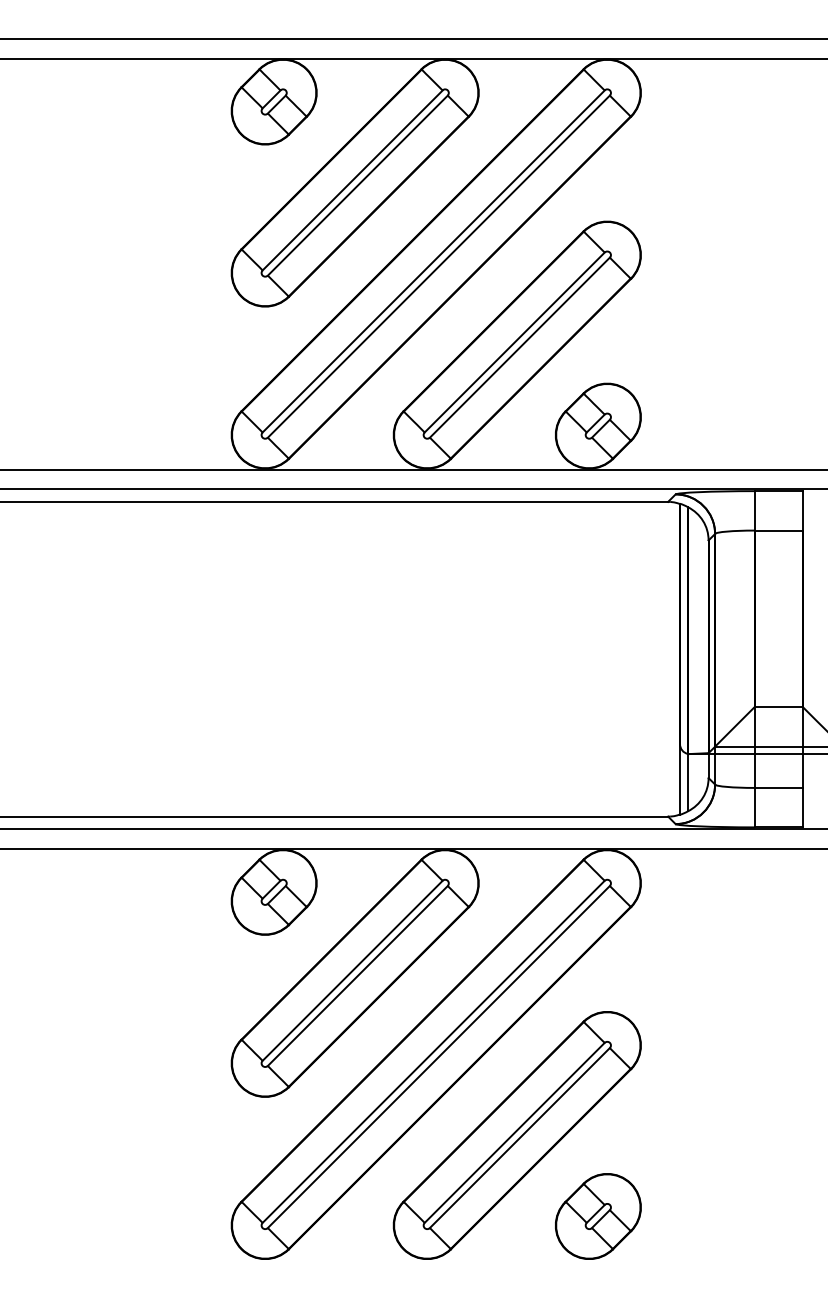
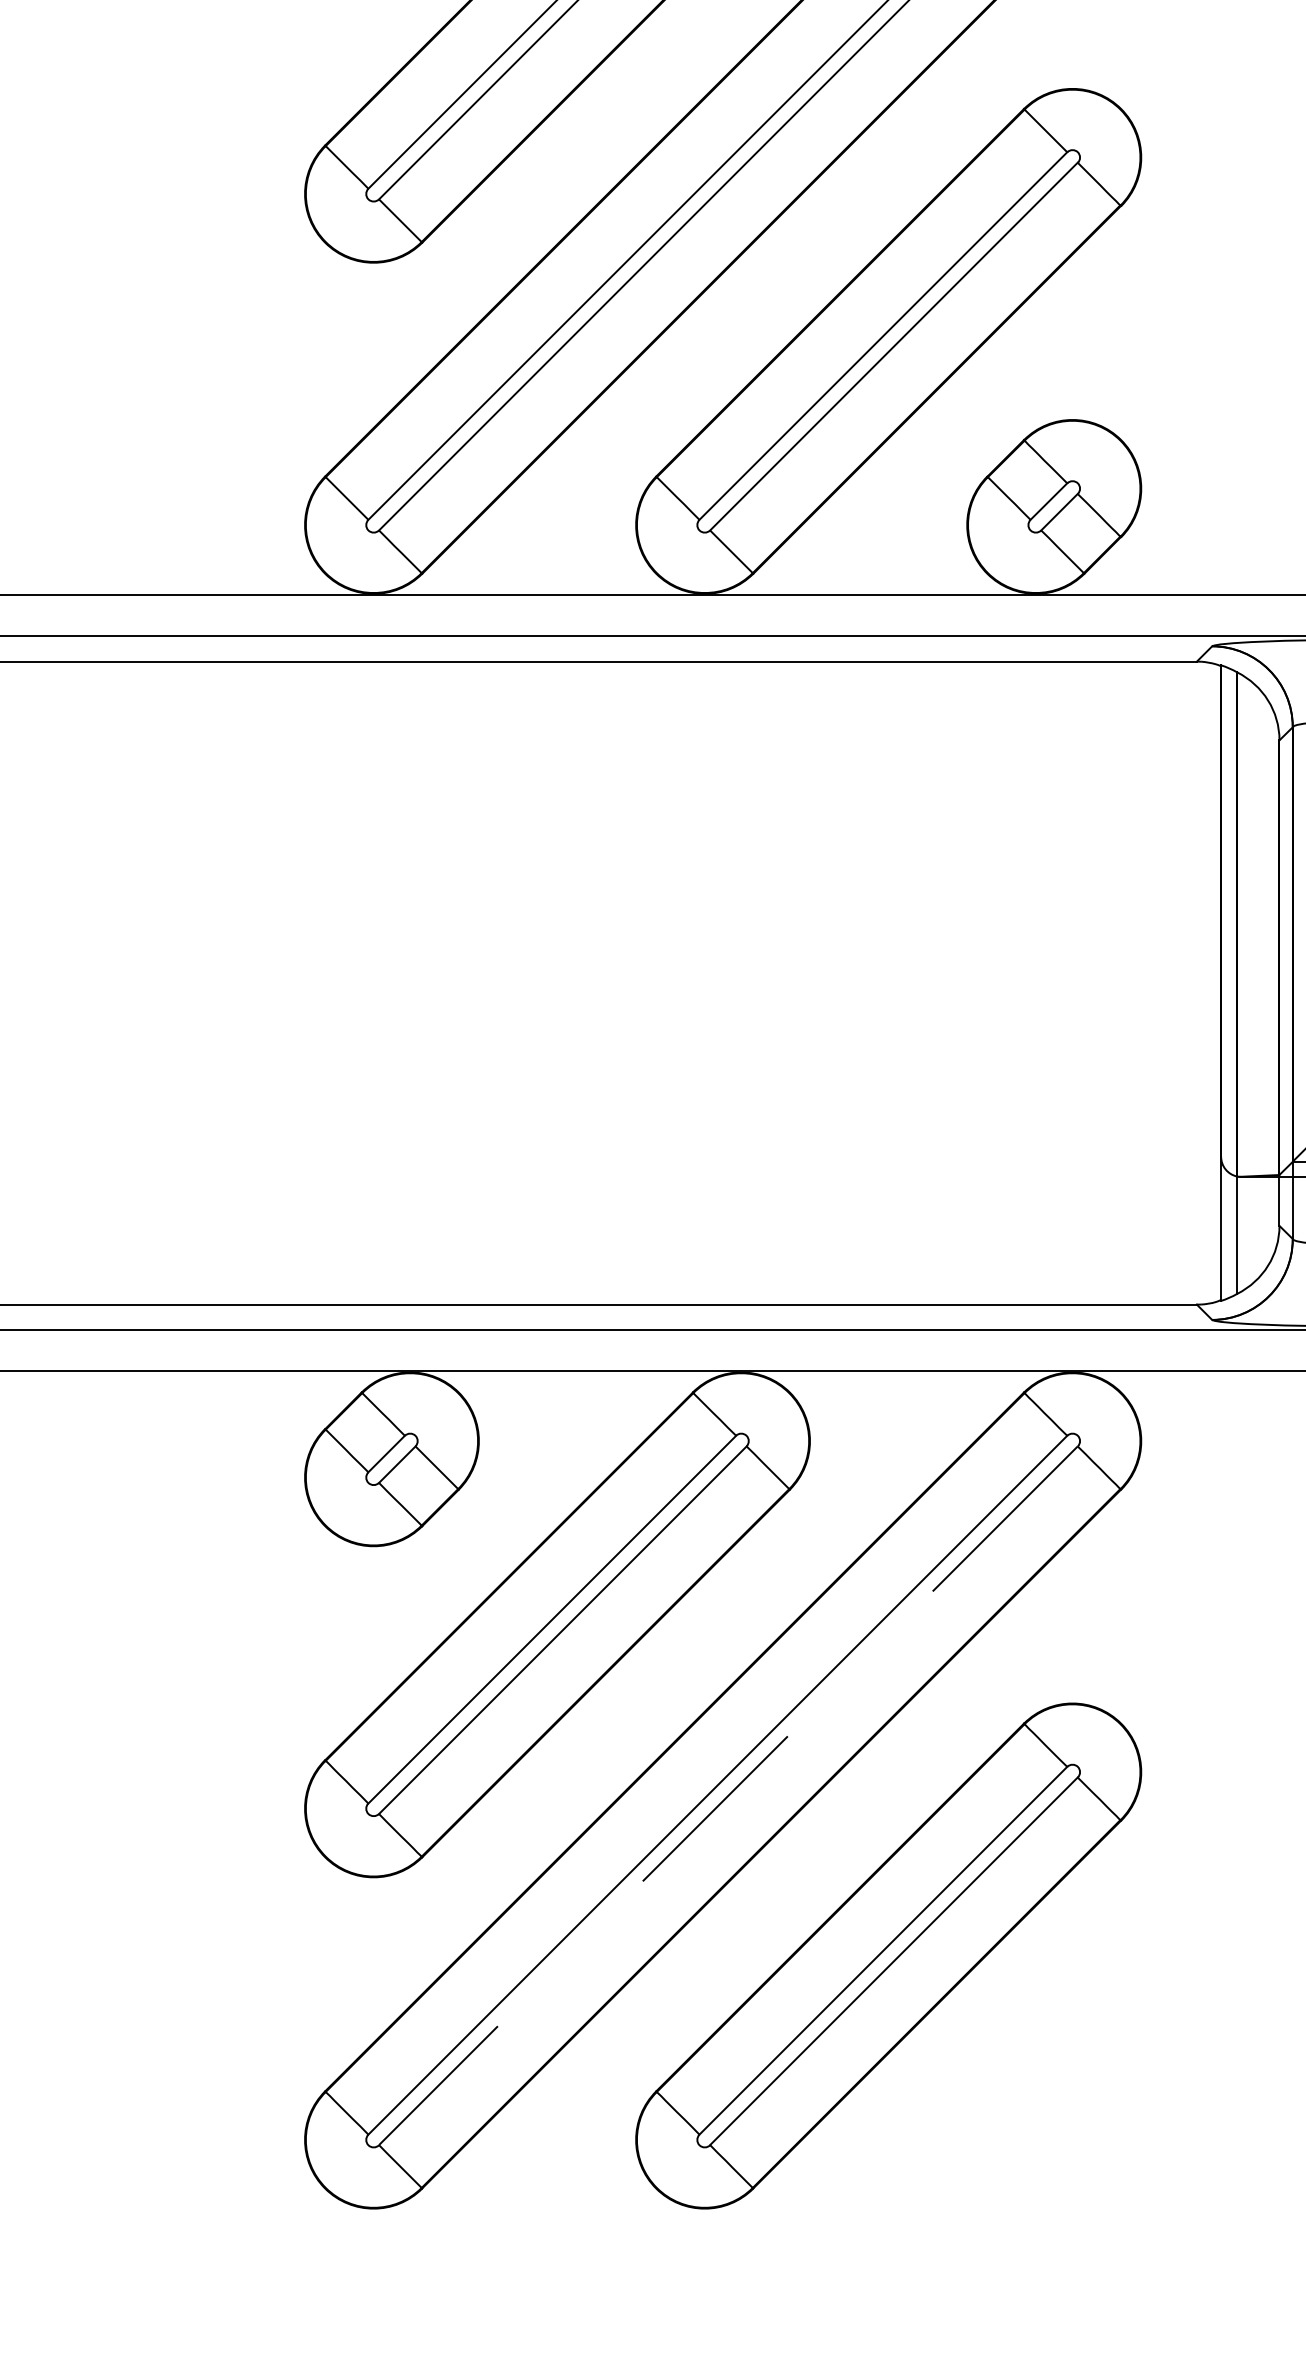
line: (438, 1057) -> (727, 1796), solid -> dashed
part: (598, 1216) -> (1054, 2121), removed

